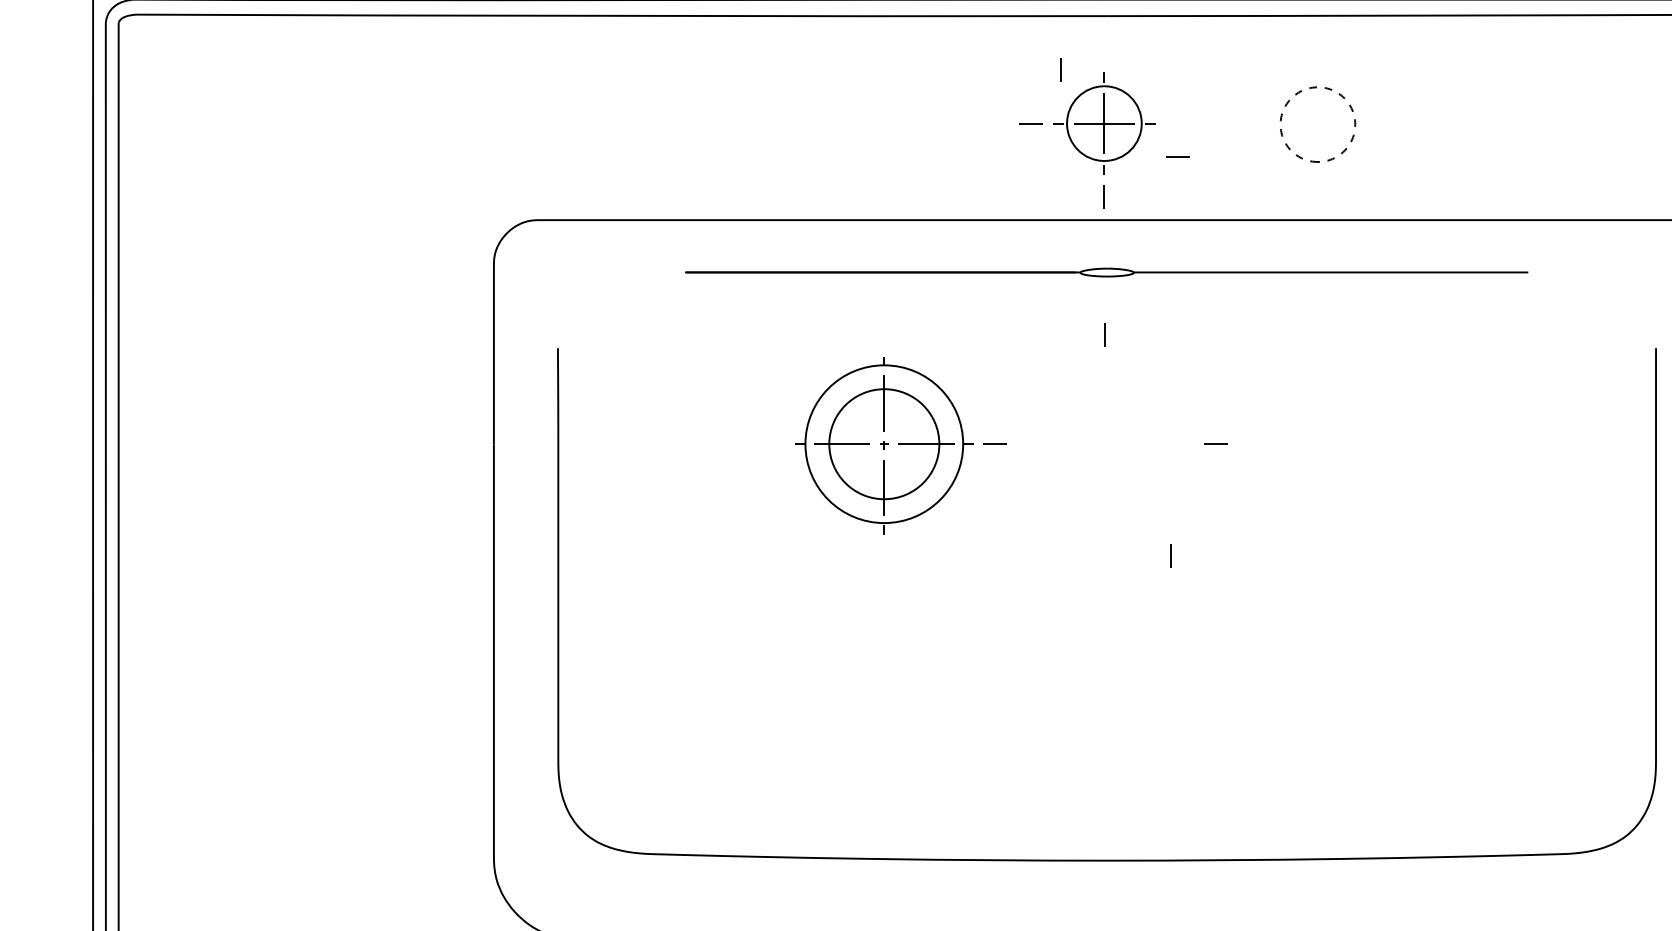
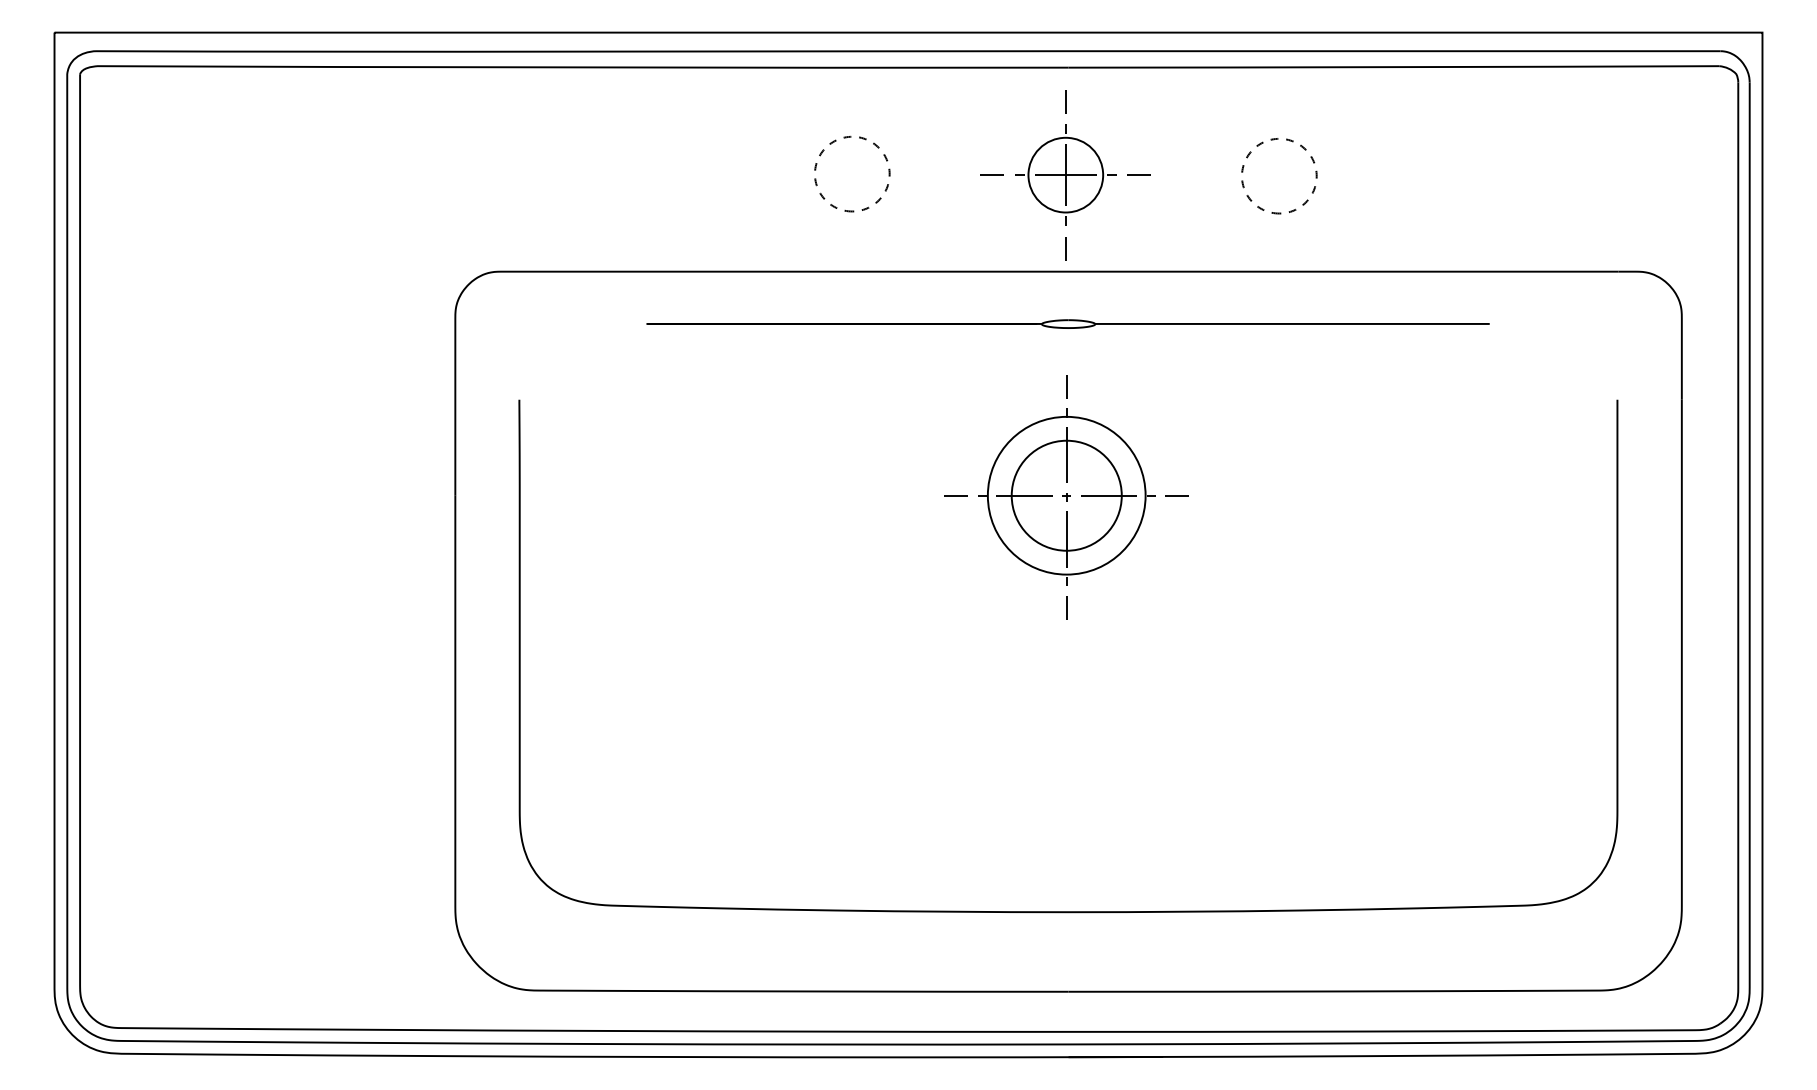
line: (1061, 69) -> (1065, 101), moved
part: (901, 87) -> (862, 139), added
line: (1177, 155) -> (1138, 174), moved
part: (884, 444) -> (1066, 496), moved
line: (1171, 555) -> (1066, 607), moved

